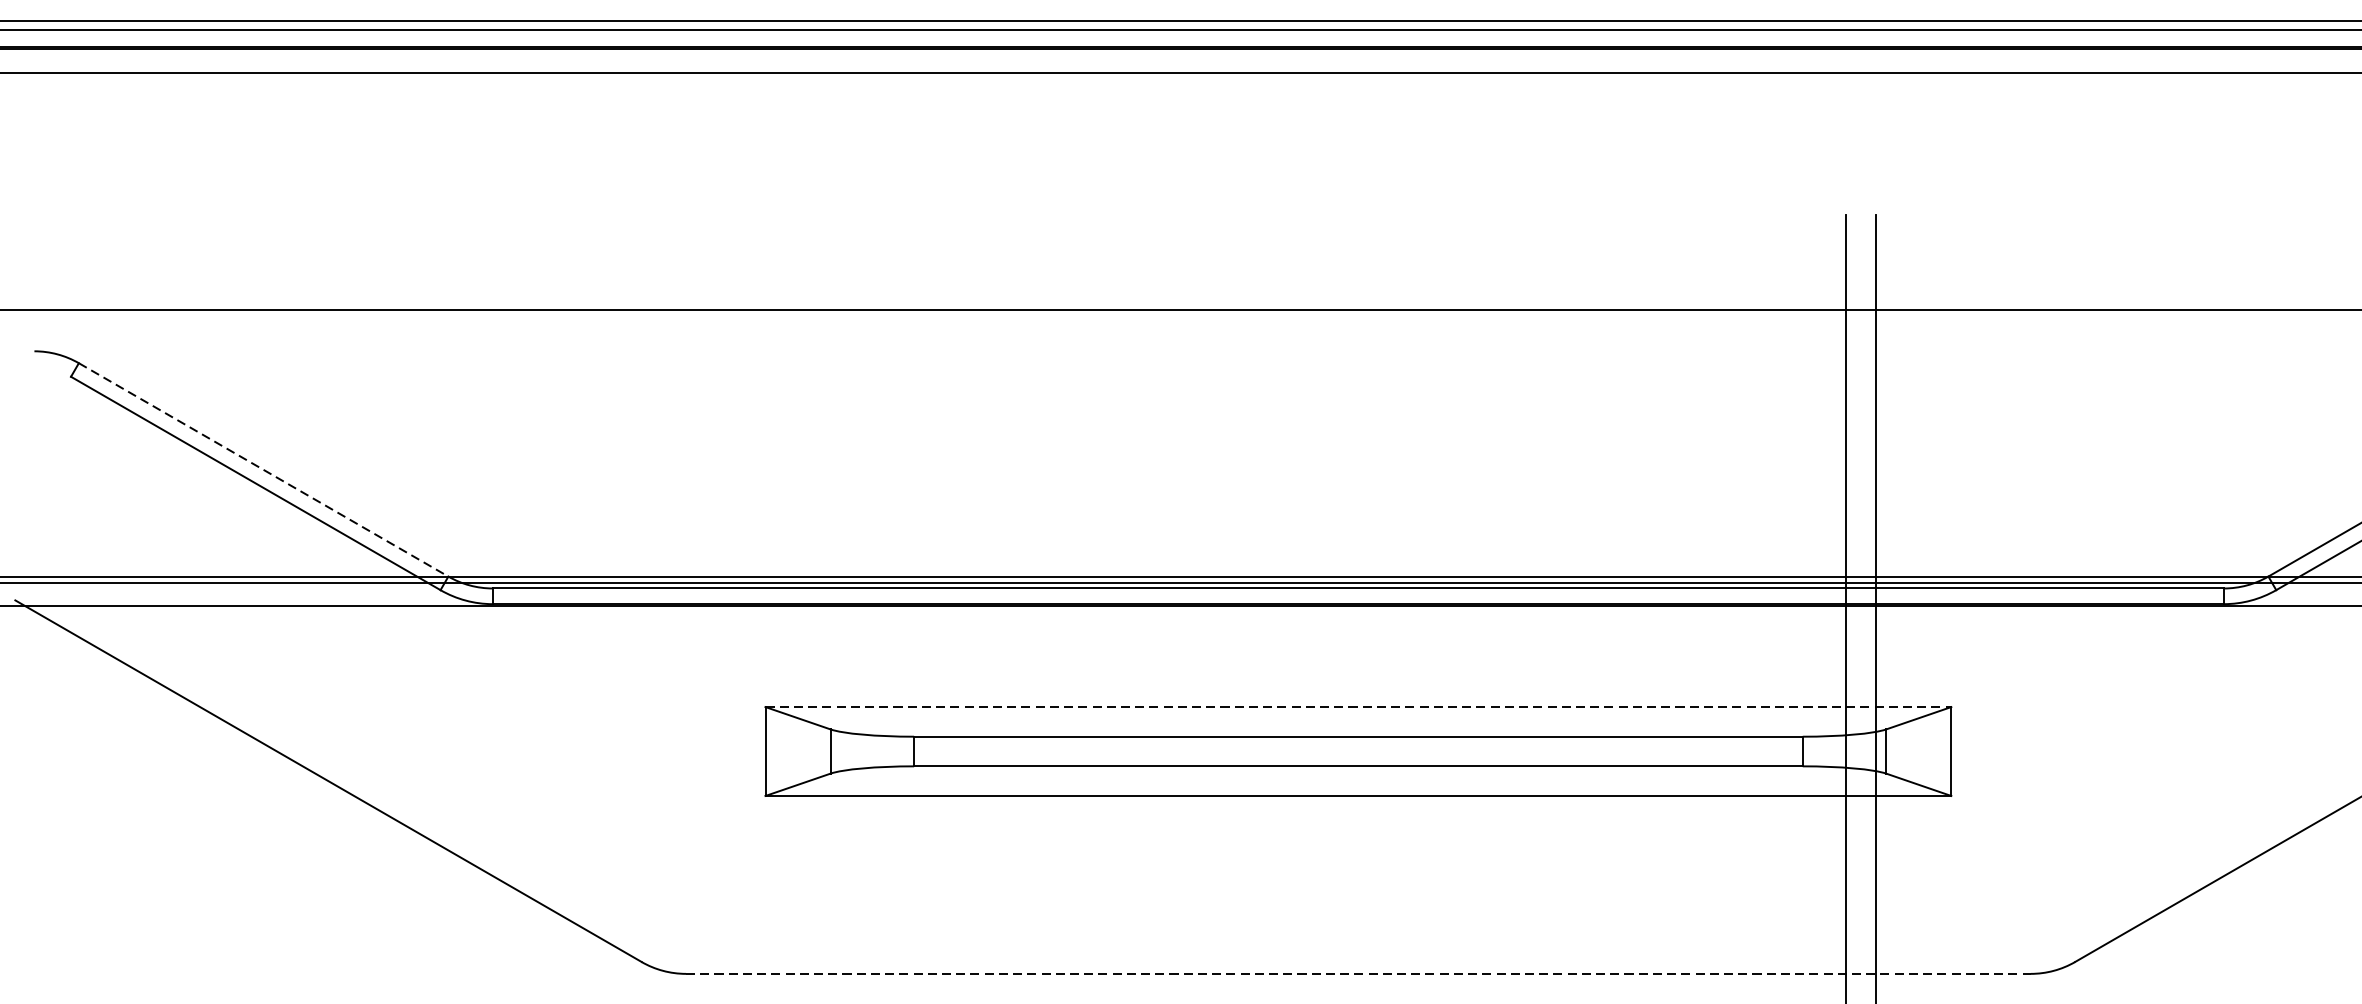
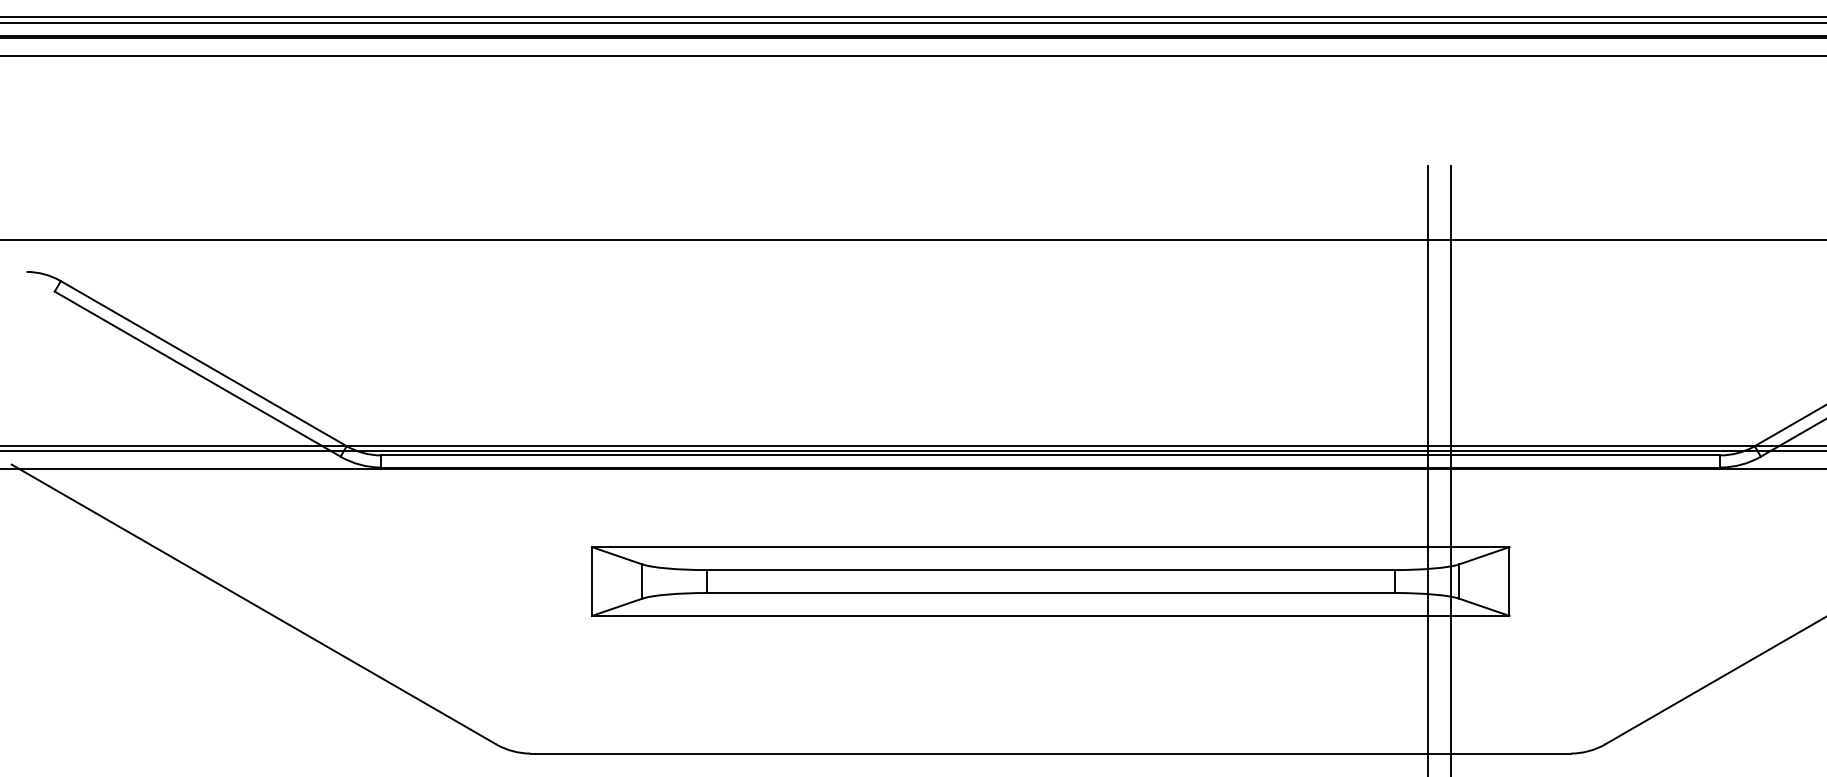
line: (264, 469) -> (204, 363), dashed -> solid
line: (1358, 707) -> (1050, 547), dashed -> solid
line: (1359, 973) -> (1051, 753), dashed -> solid

